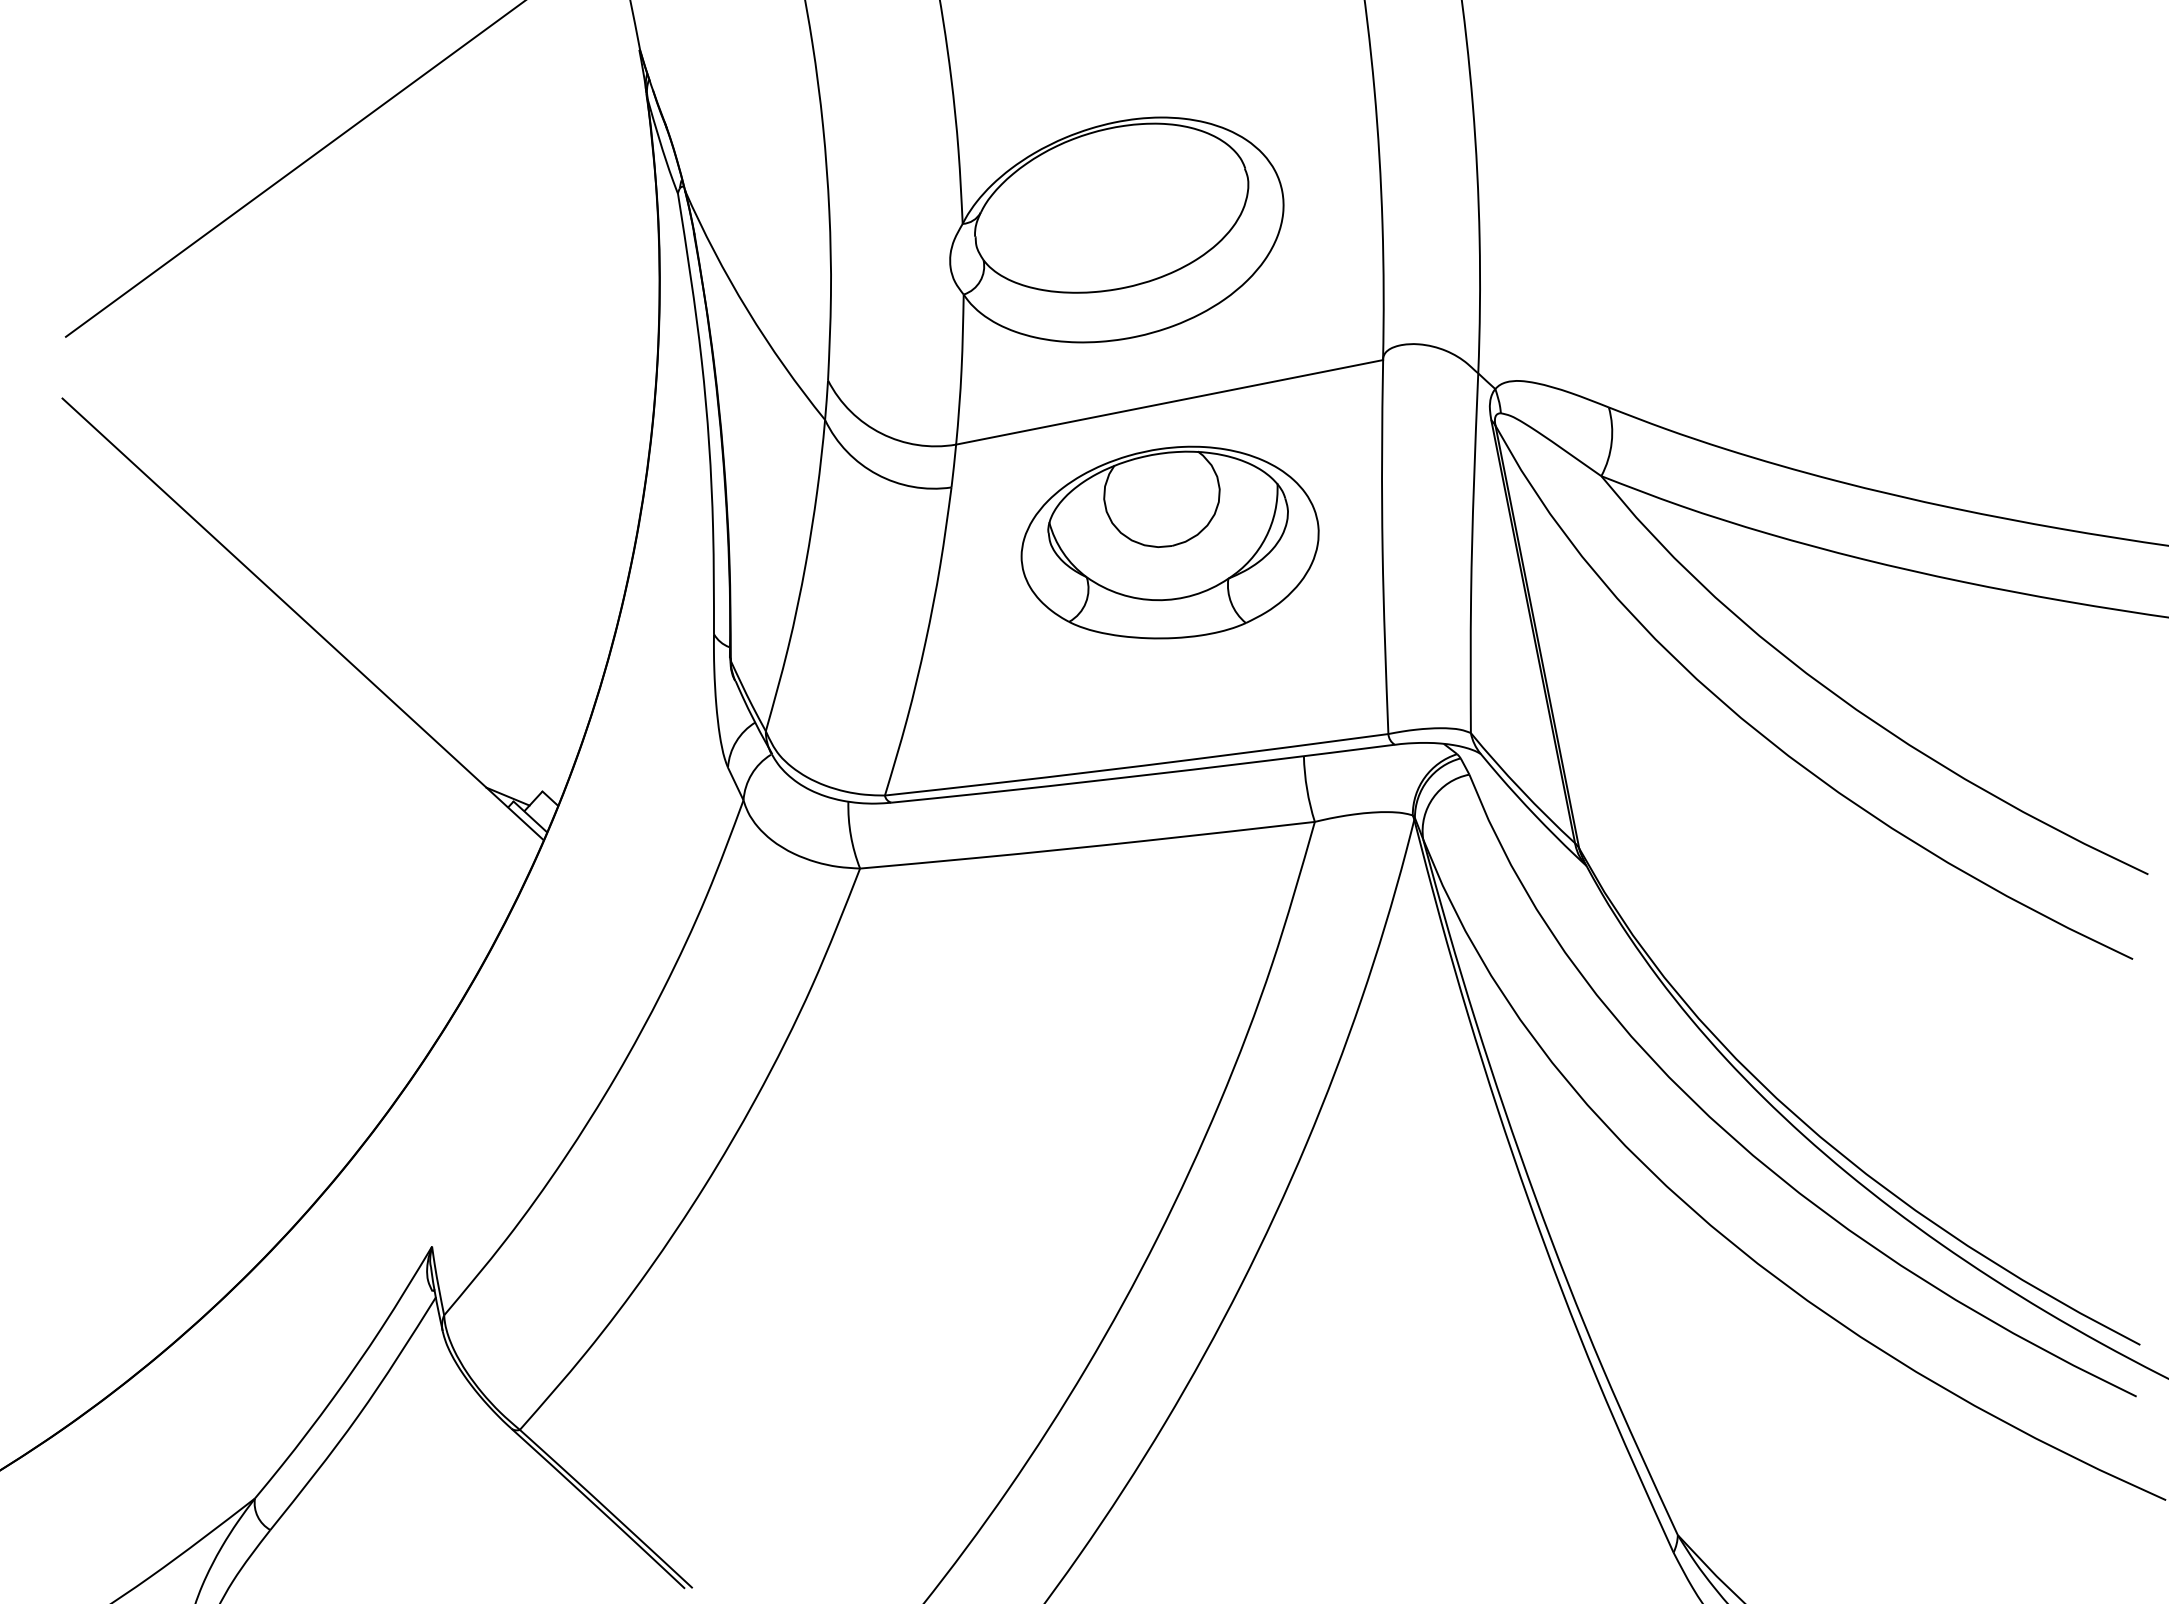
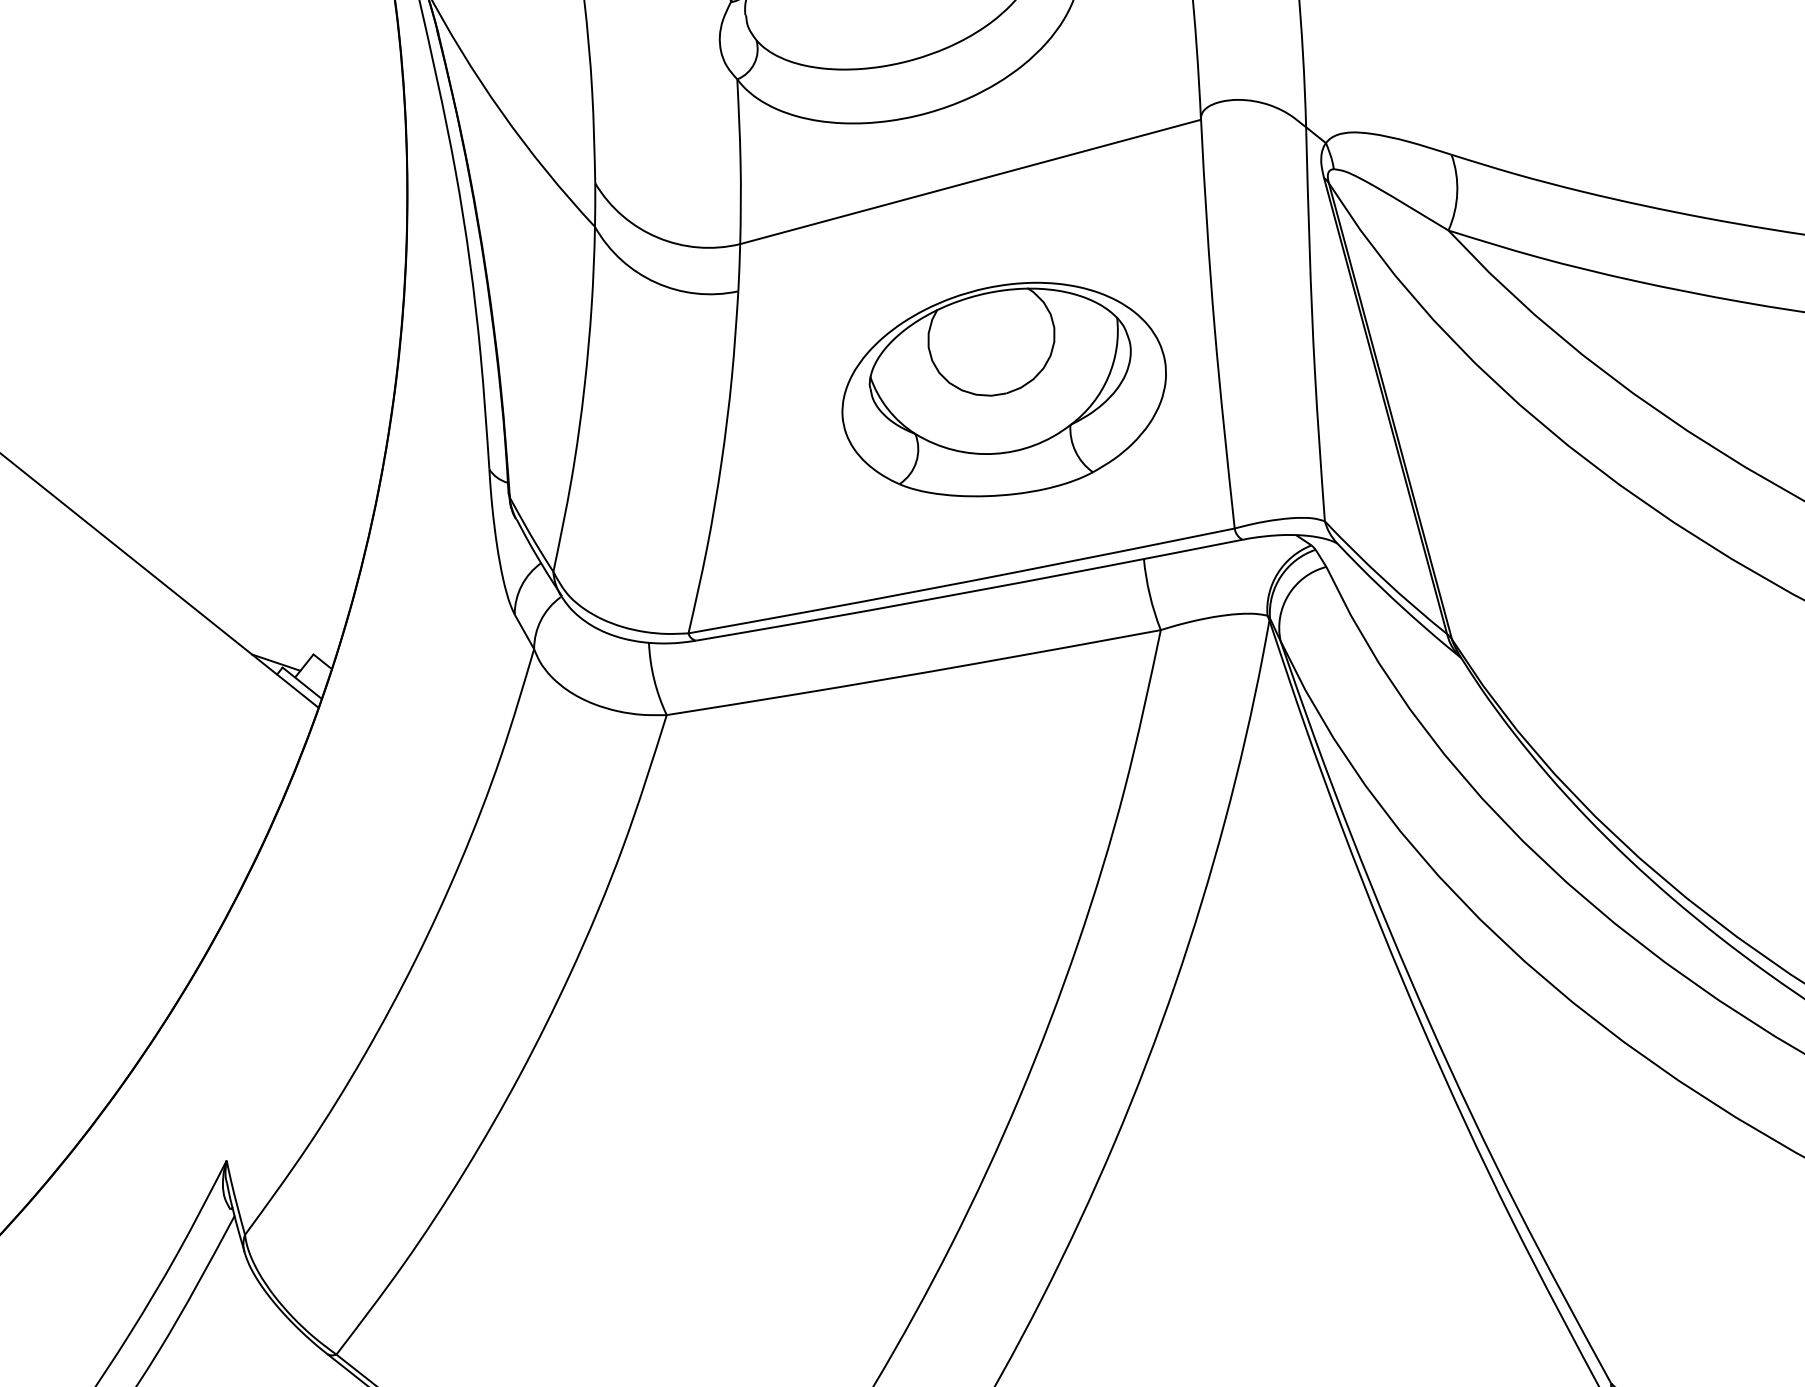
part: (1169, 542) -> (1003, 389), moved

